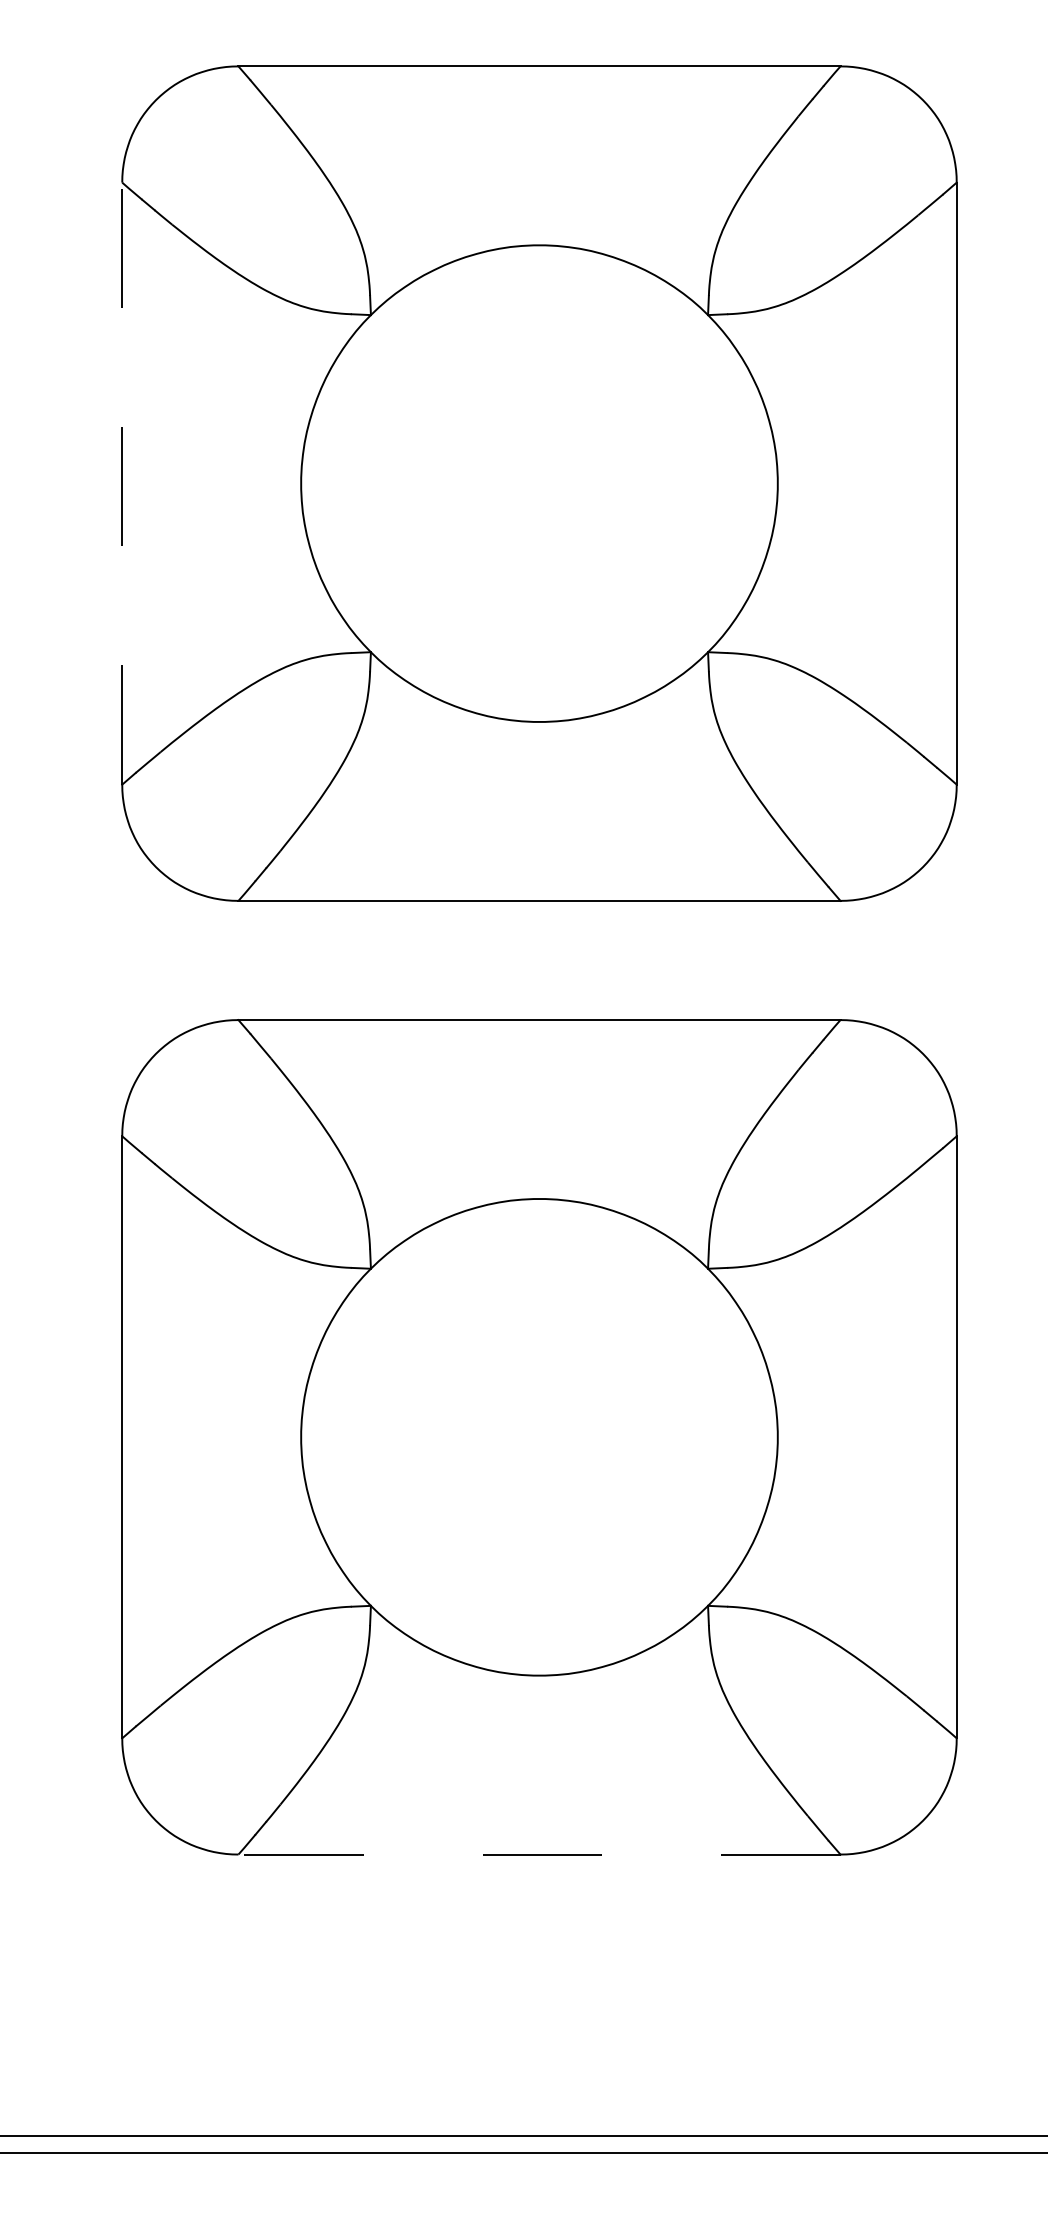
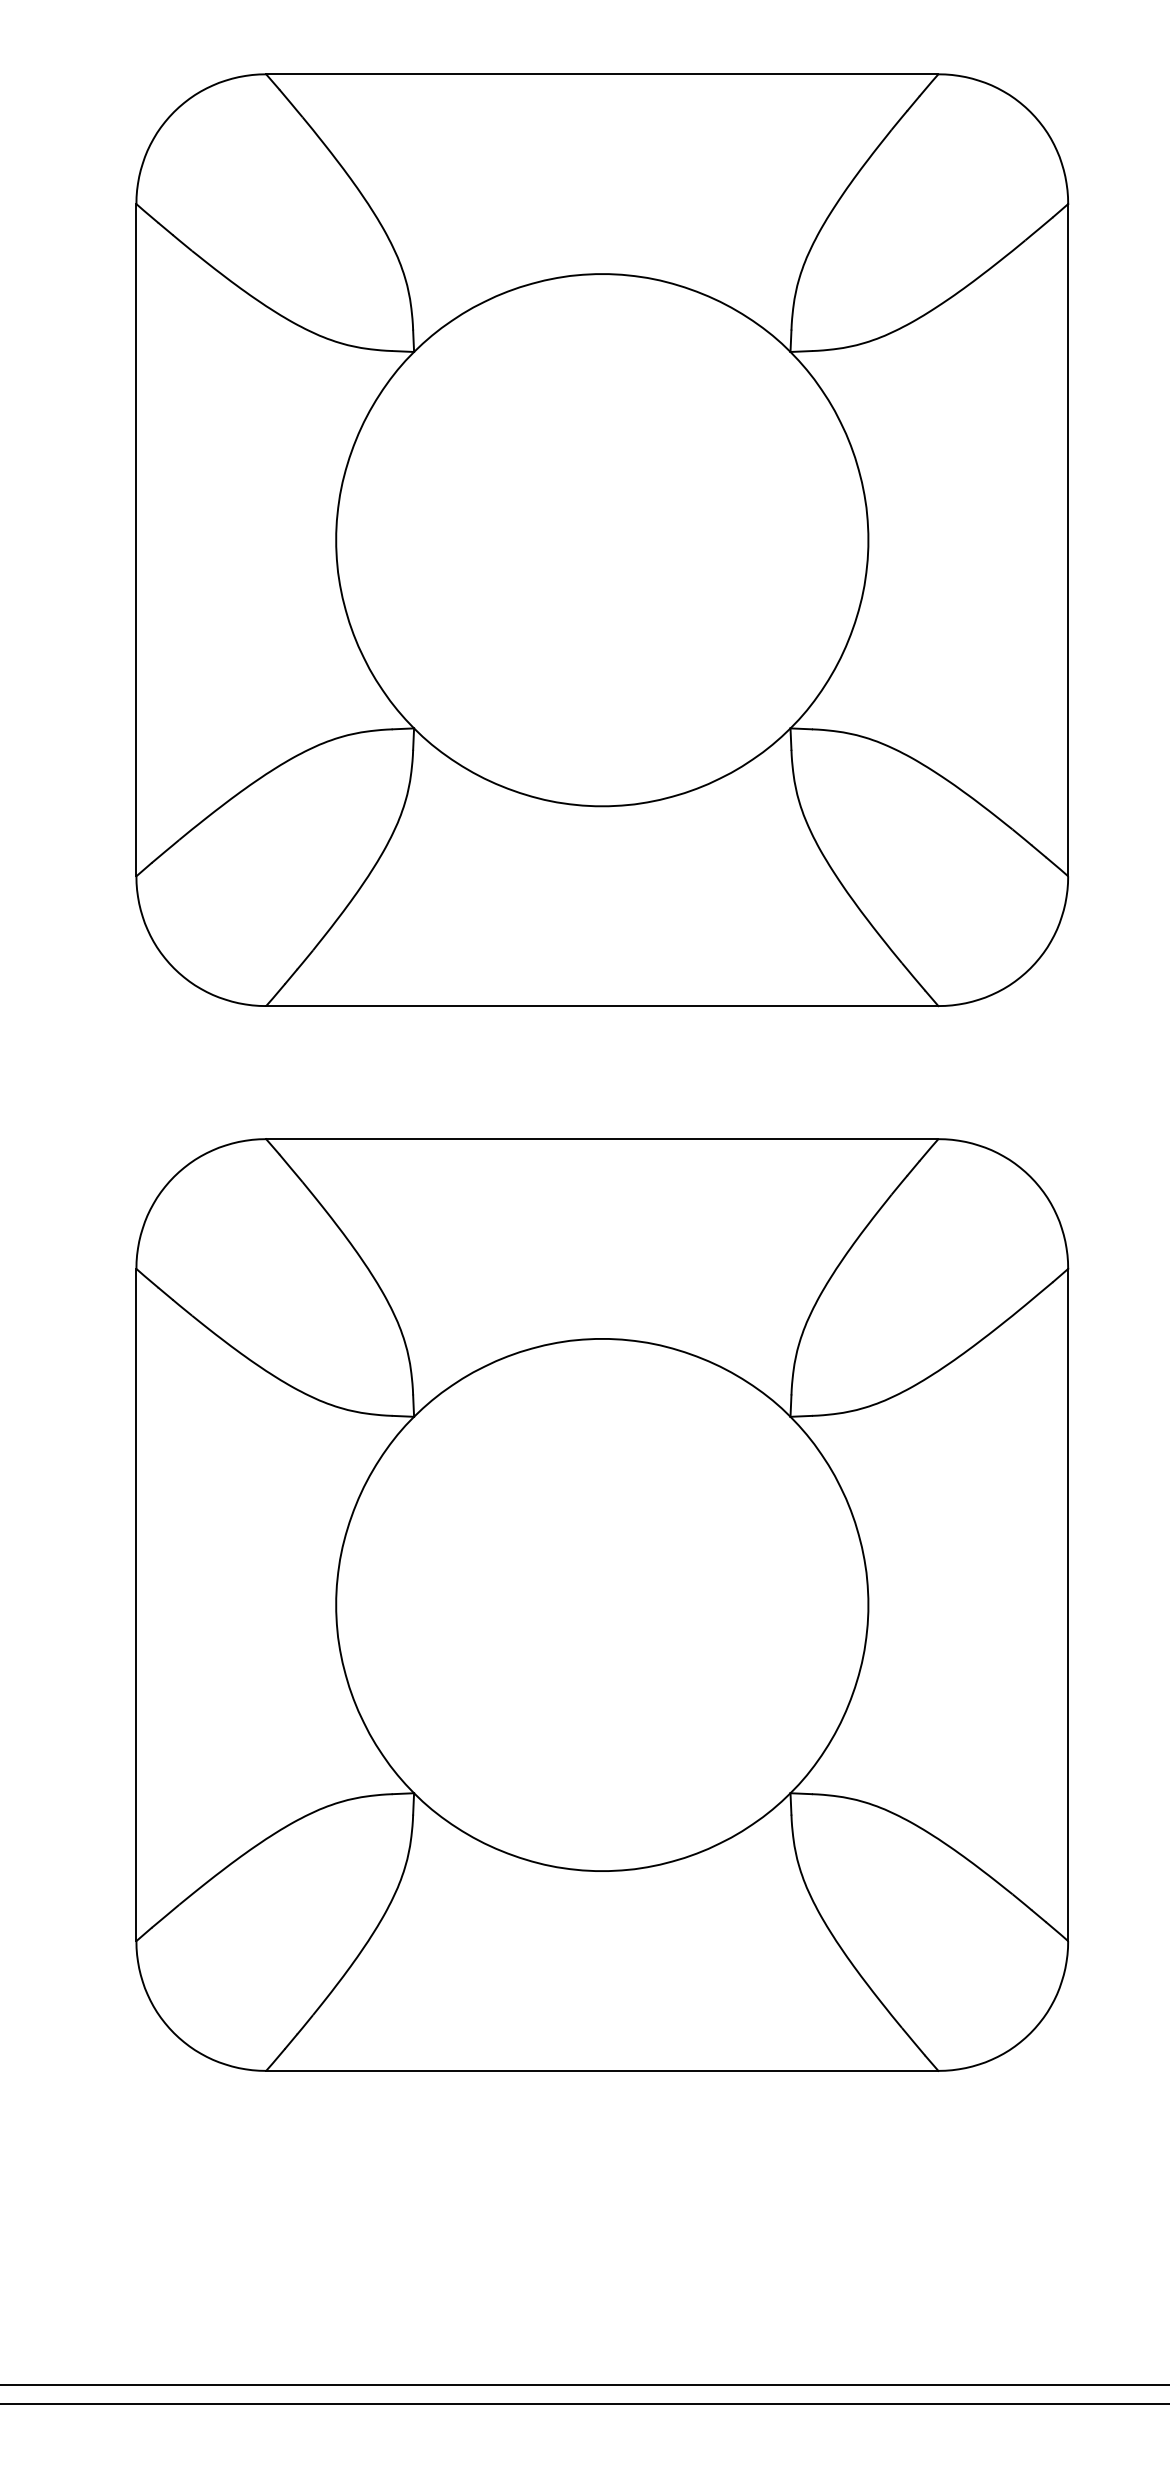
line: (122, 483) -> (136, 539), dashed -> solid
line: (538, 1854) -> (601, 2070), dashed -> solid

